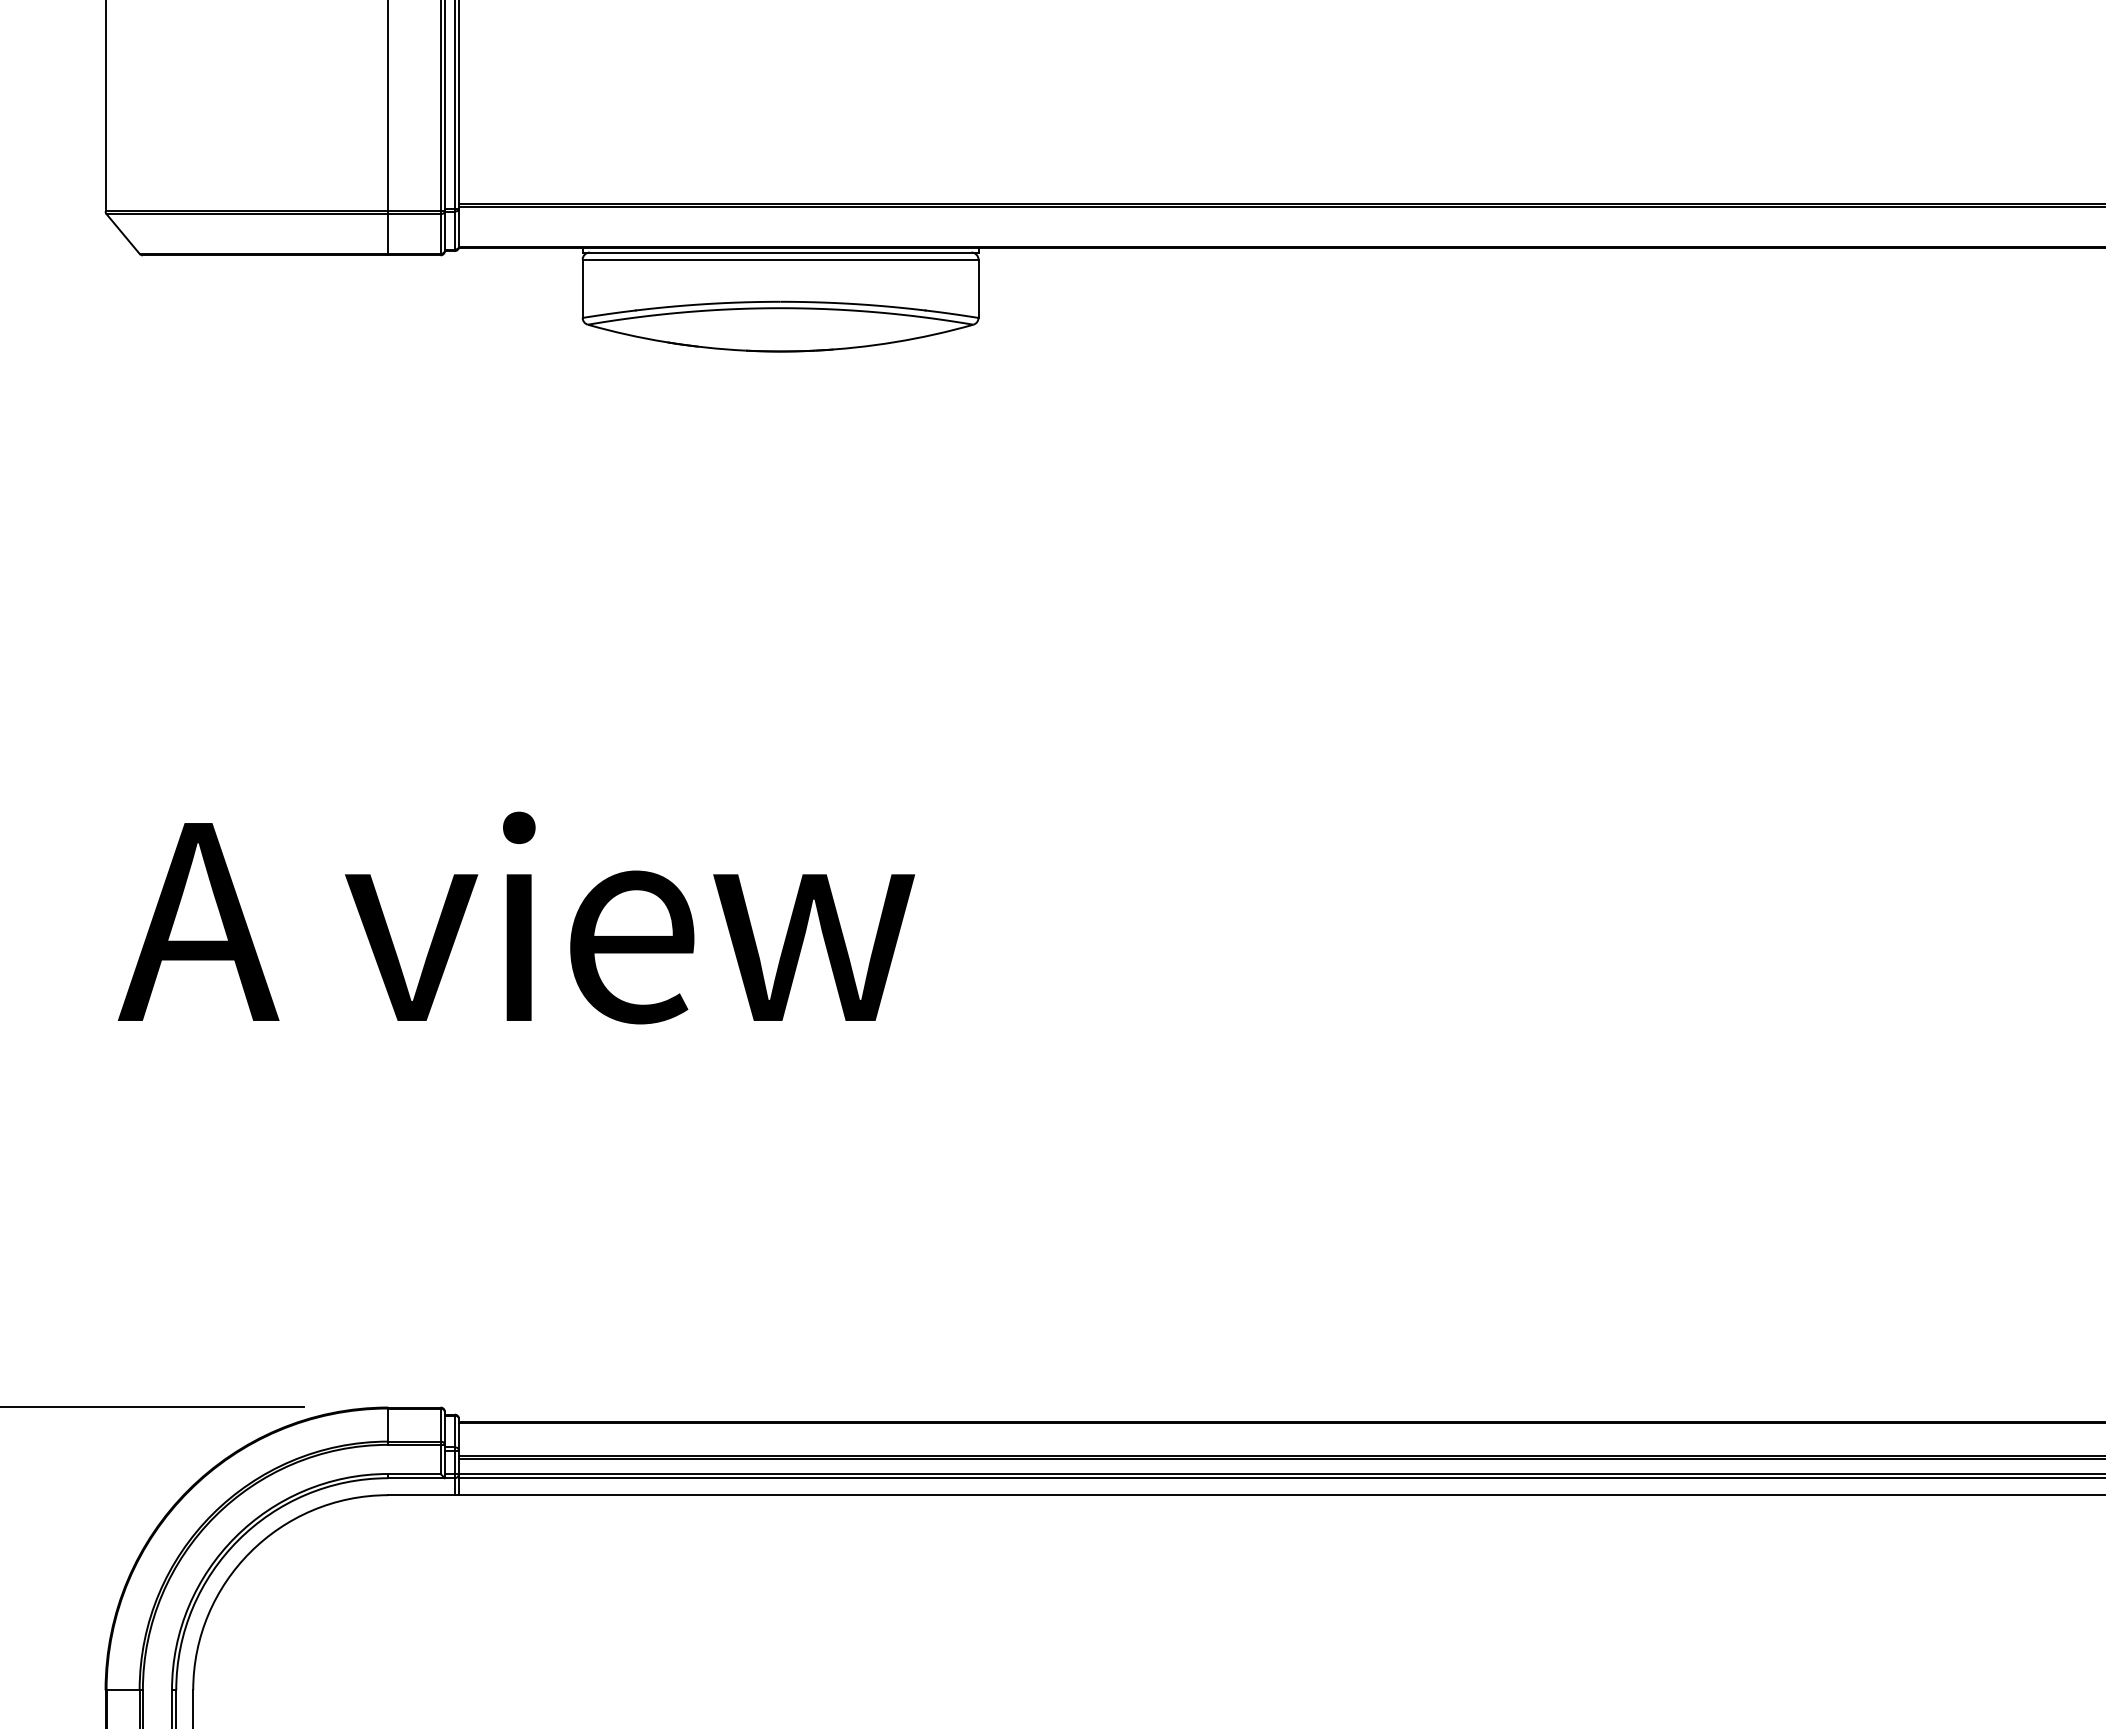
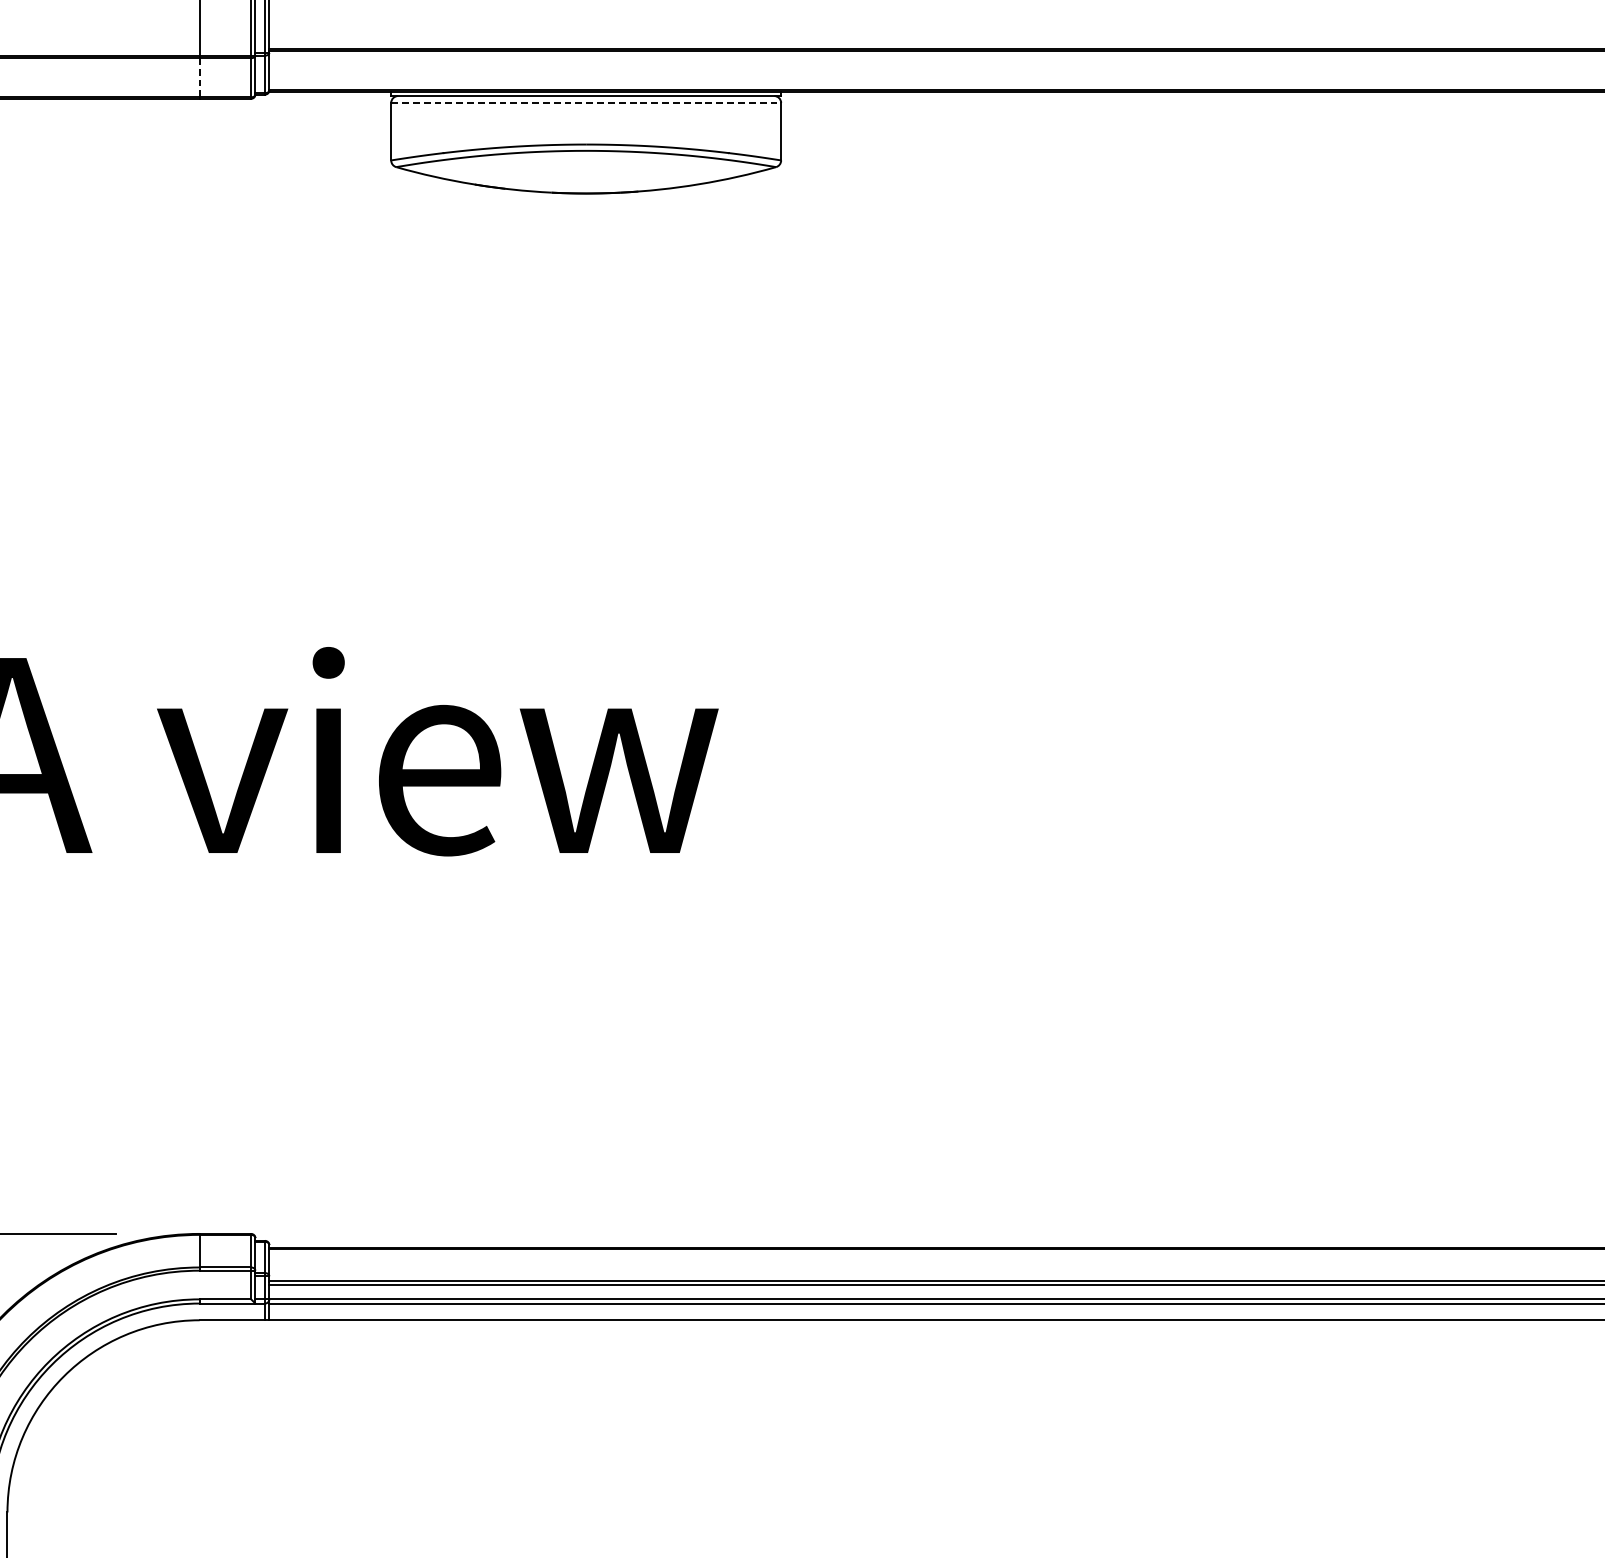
line: (388, 234) -> (199, 78), solid -> dashed
line: (780, 259) -> (586, 102), solid -> dashed

